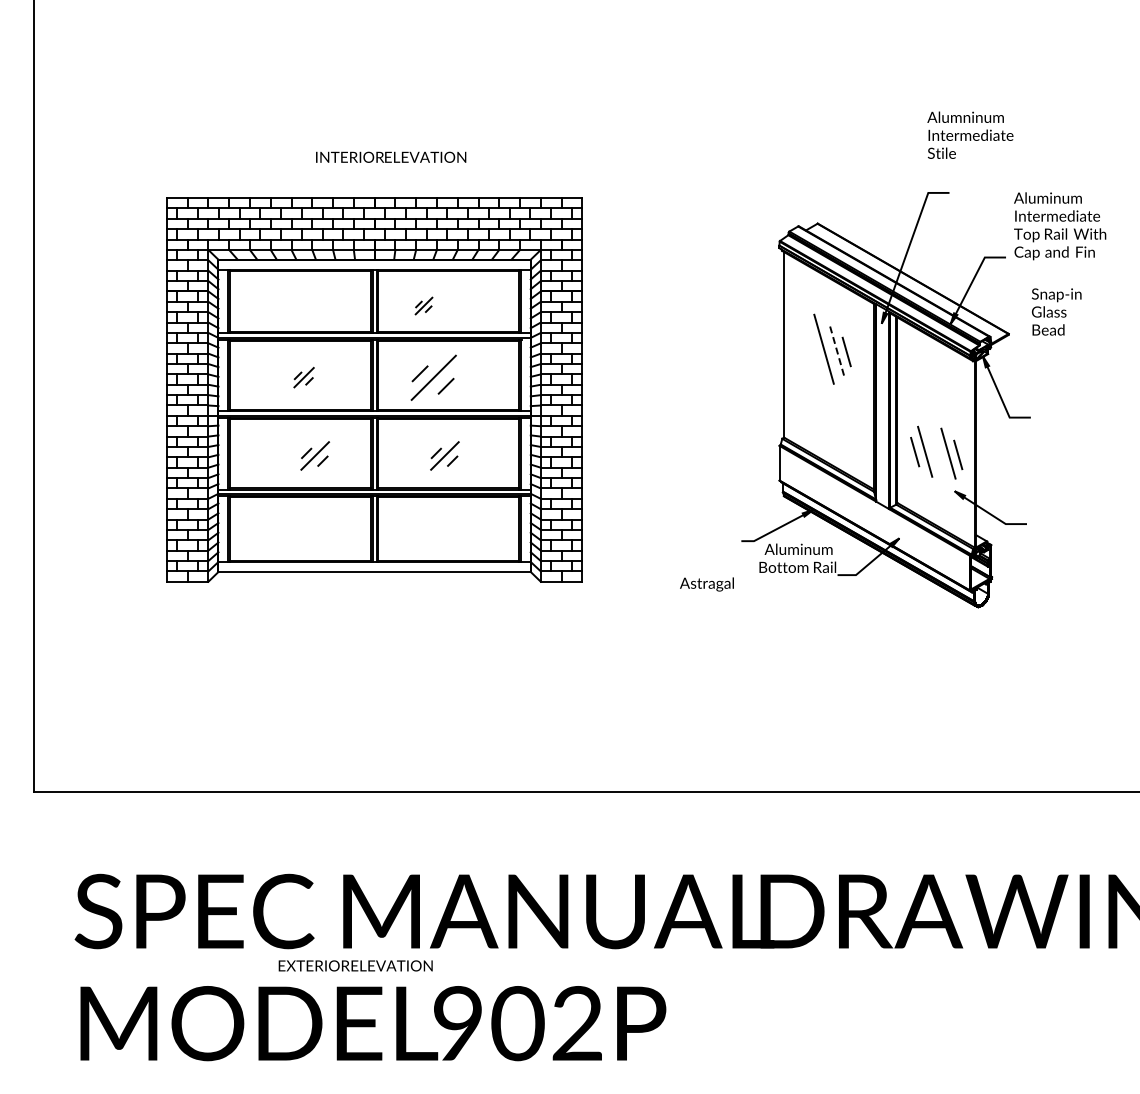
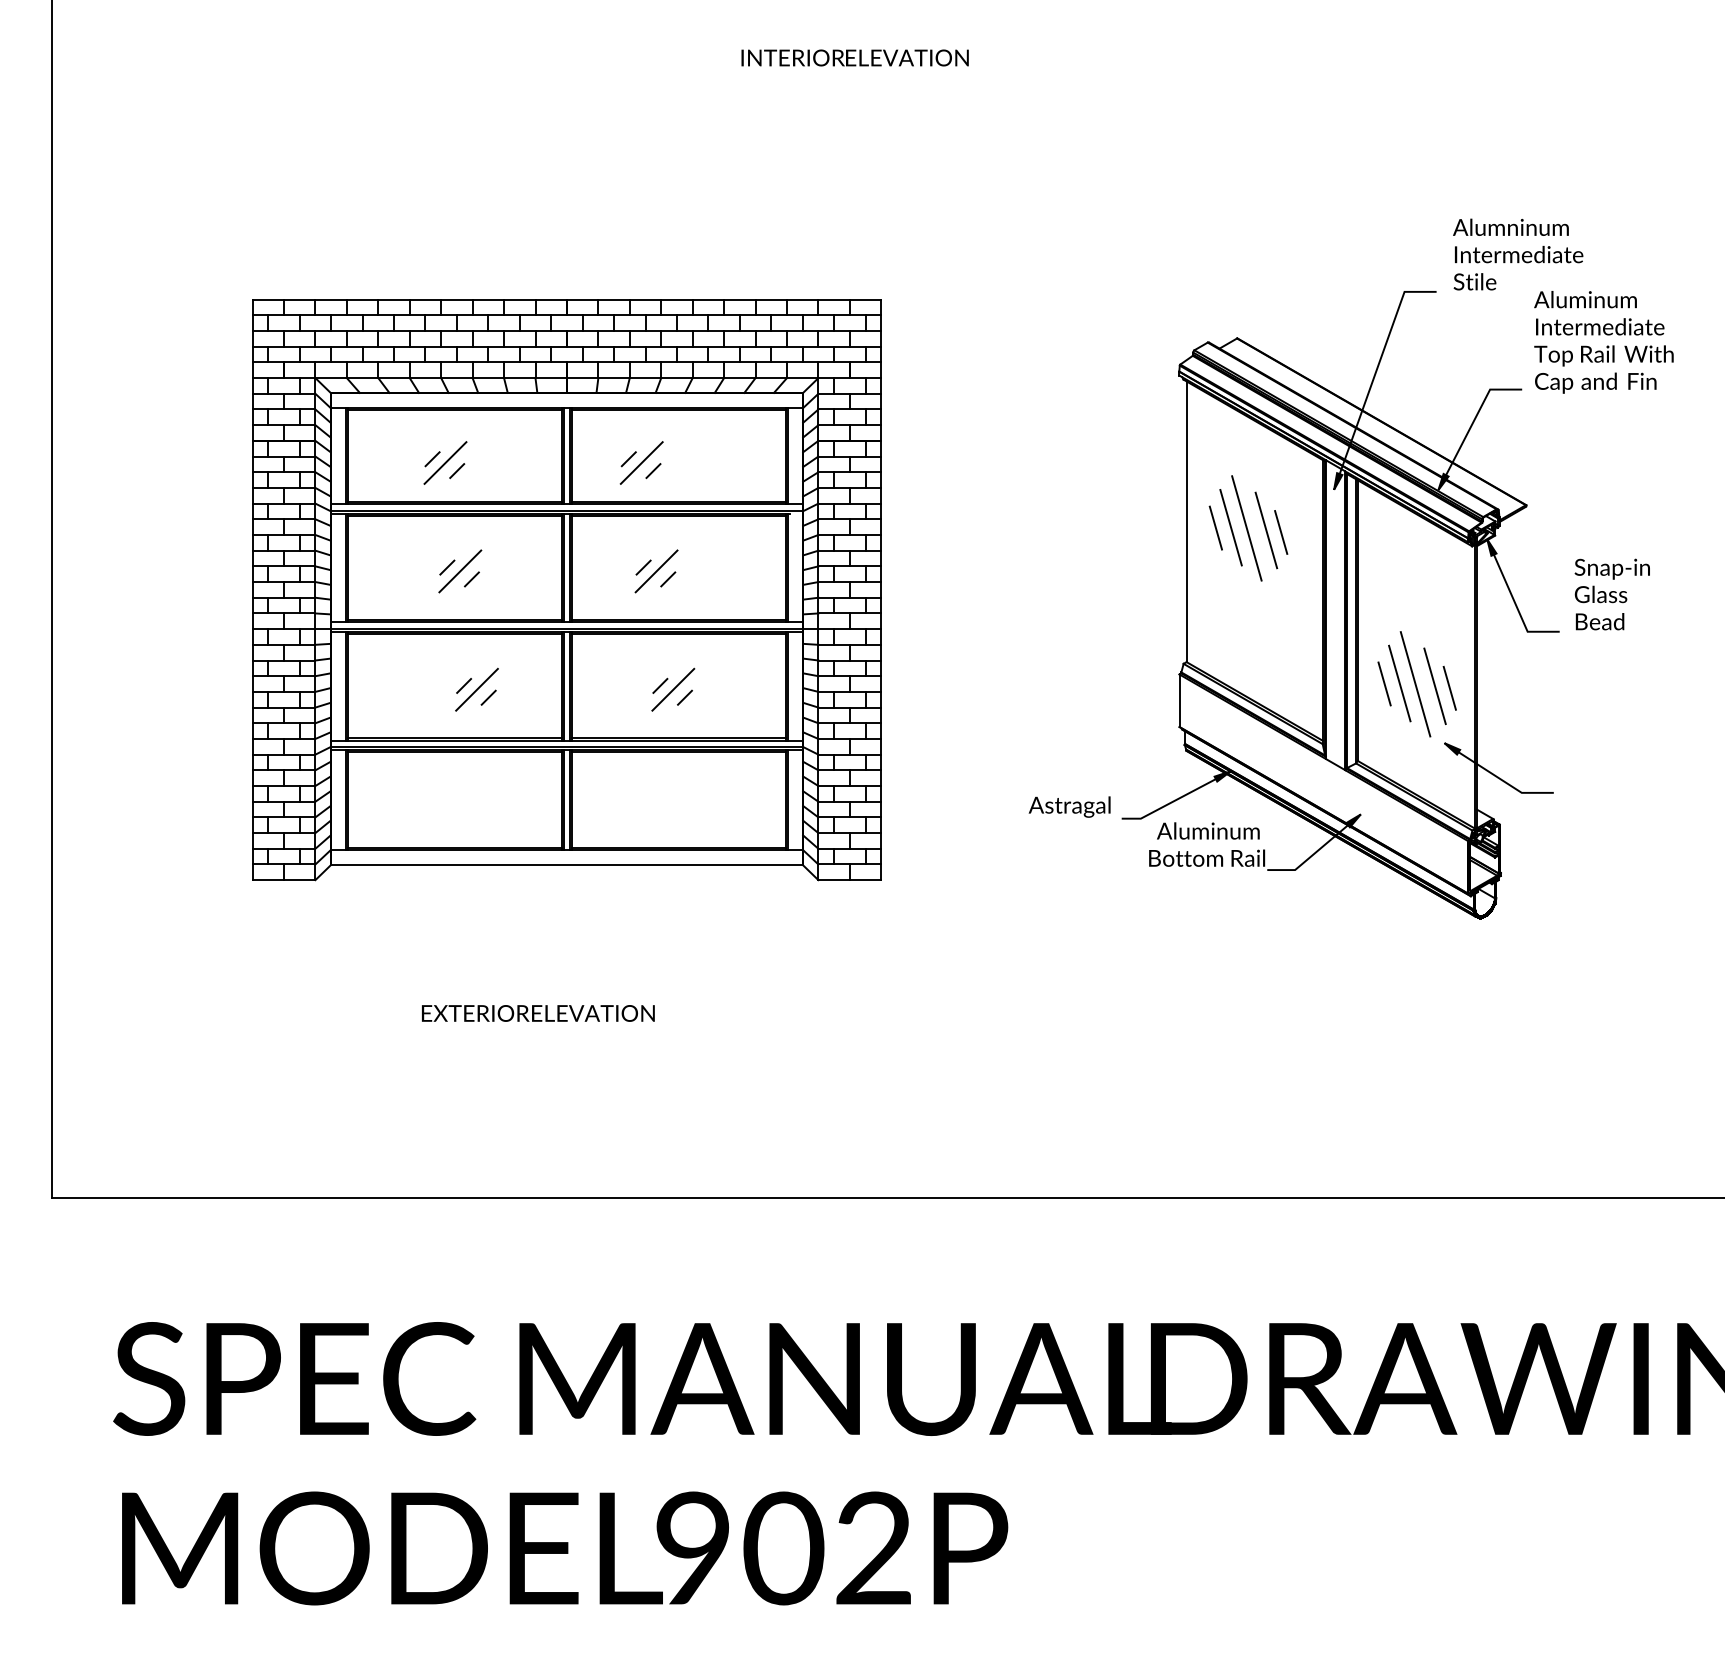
text: (970, 134) -> (1518, 253), moved
text: (391, 156) -> (855, 56), moved
part: (294, 305) -> (445, 462), added
part: (423, 305) -> (640, 462), size x1.67
text: (1056, 311) -> (1612, 593), moved
line: (803, 348) -> (1215, 527), added
line: (813, 348) -> (1230, 527), added
line: (836, 350) -> (1265, 530), dashed -> solid
part: (303, 377) -> (459, 571), size x1.43
part: (433, 377) -> (656, 571), size x0.62
line: (935, 451) -> (1415, 683), added
text: (706, 584) -> (1068, 807), moved
text: (355, 965) -> (538, 1012), moved

